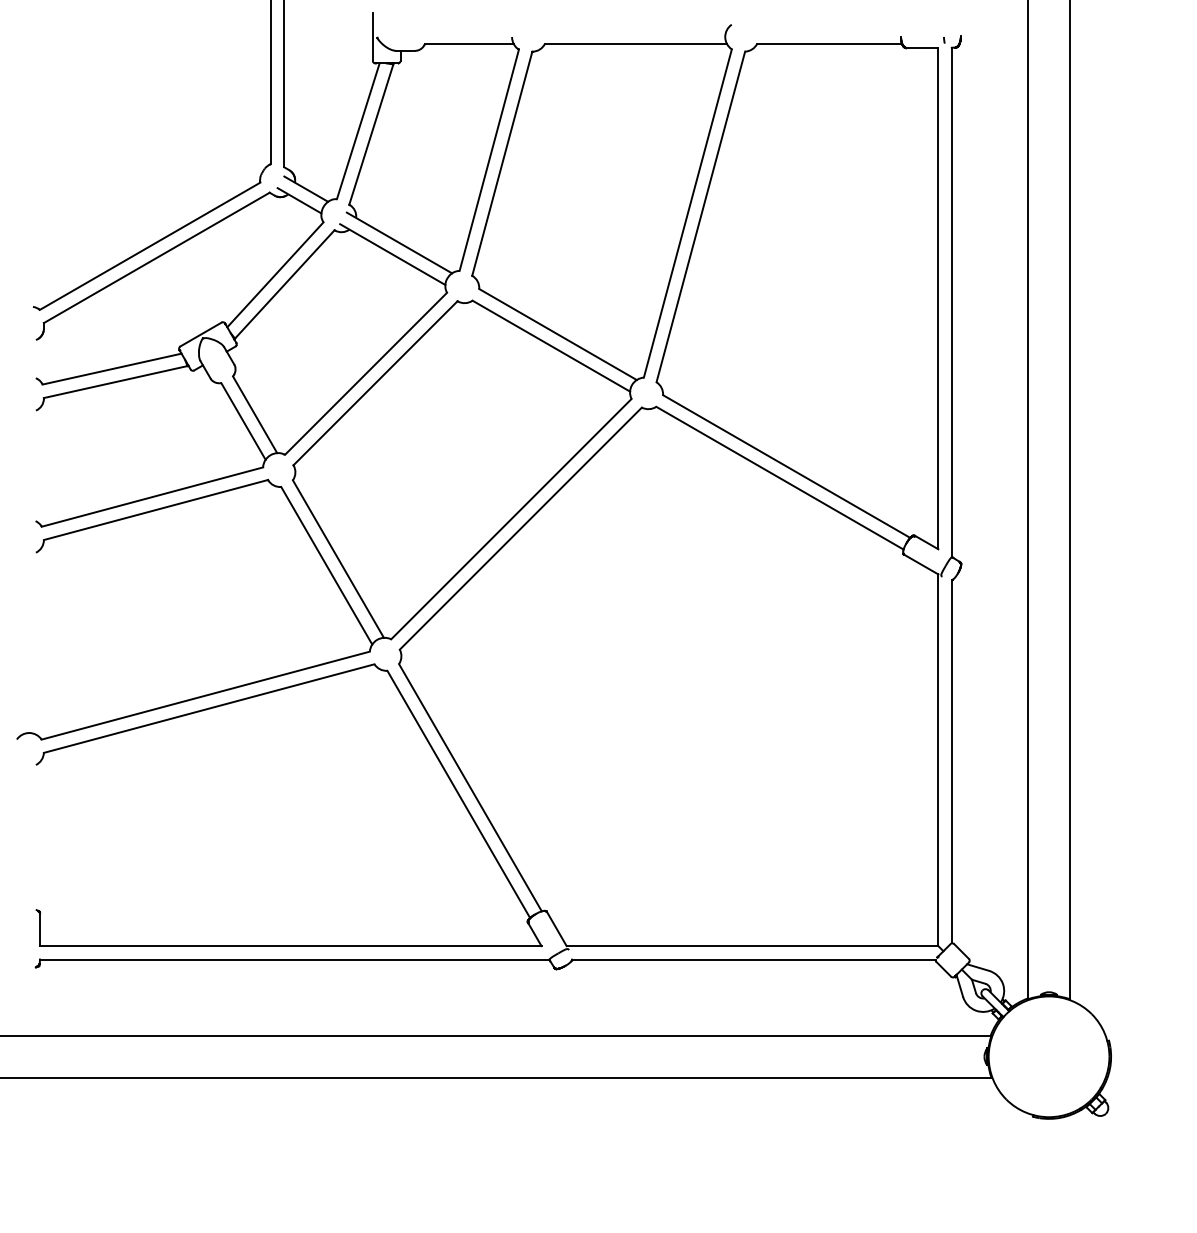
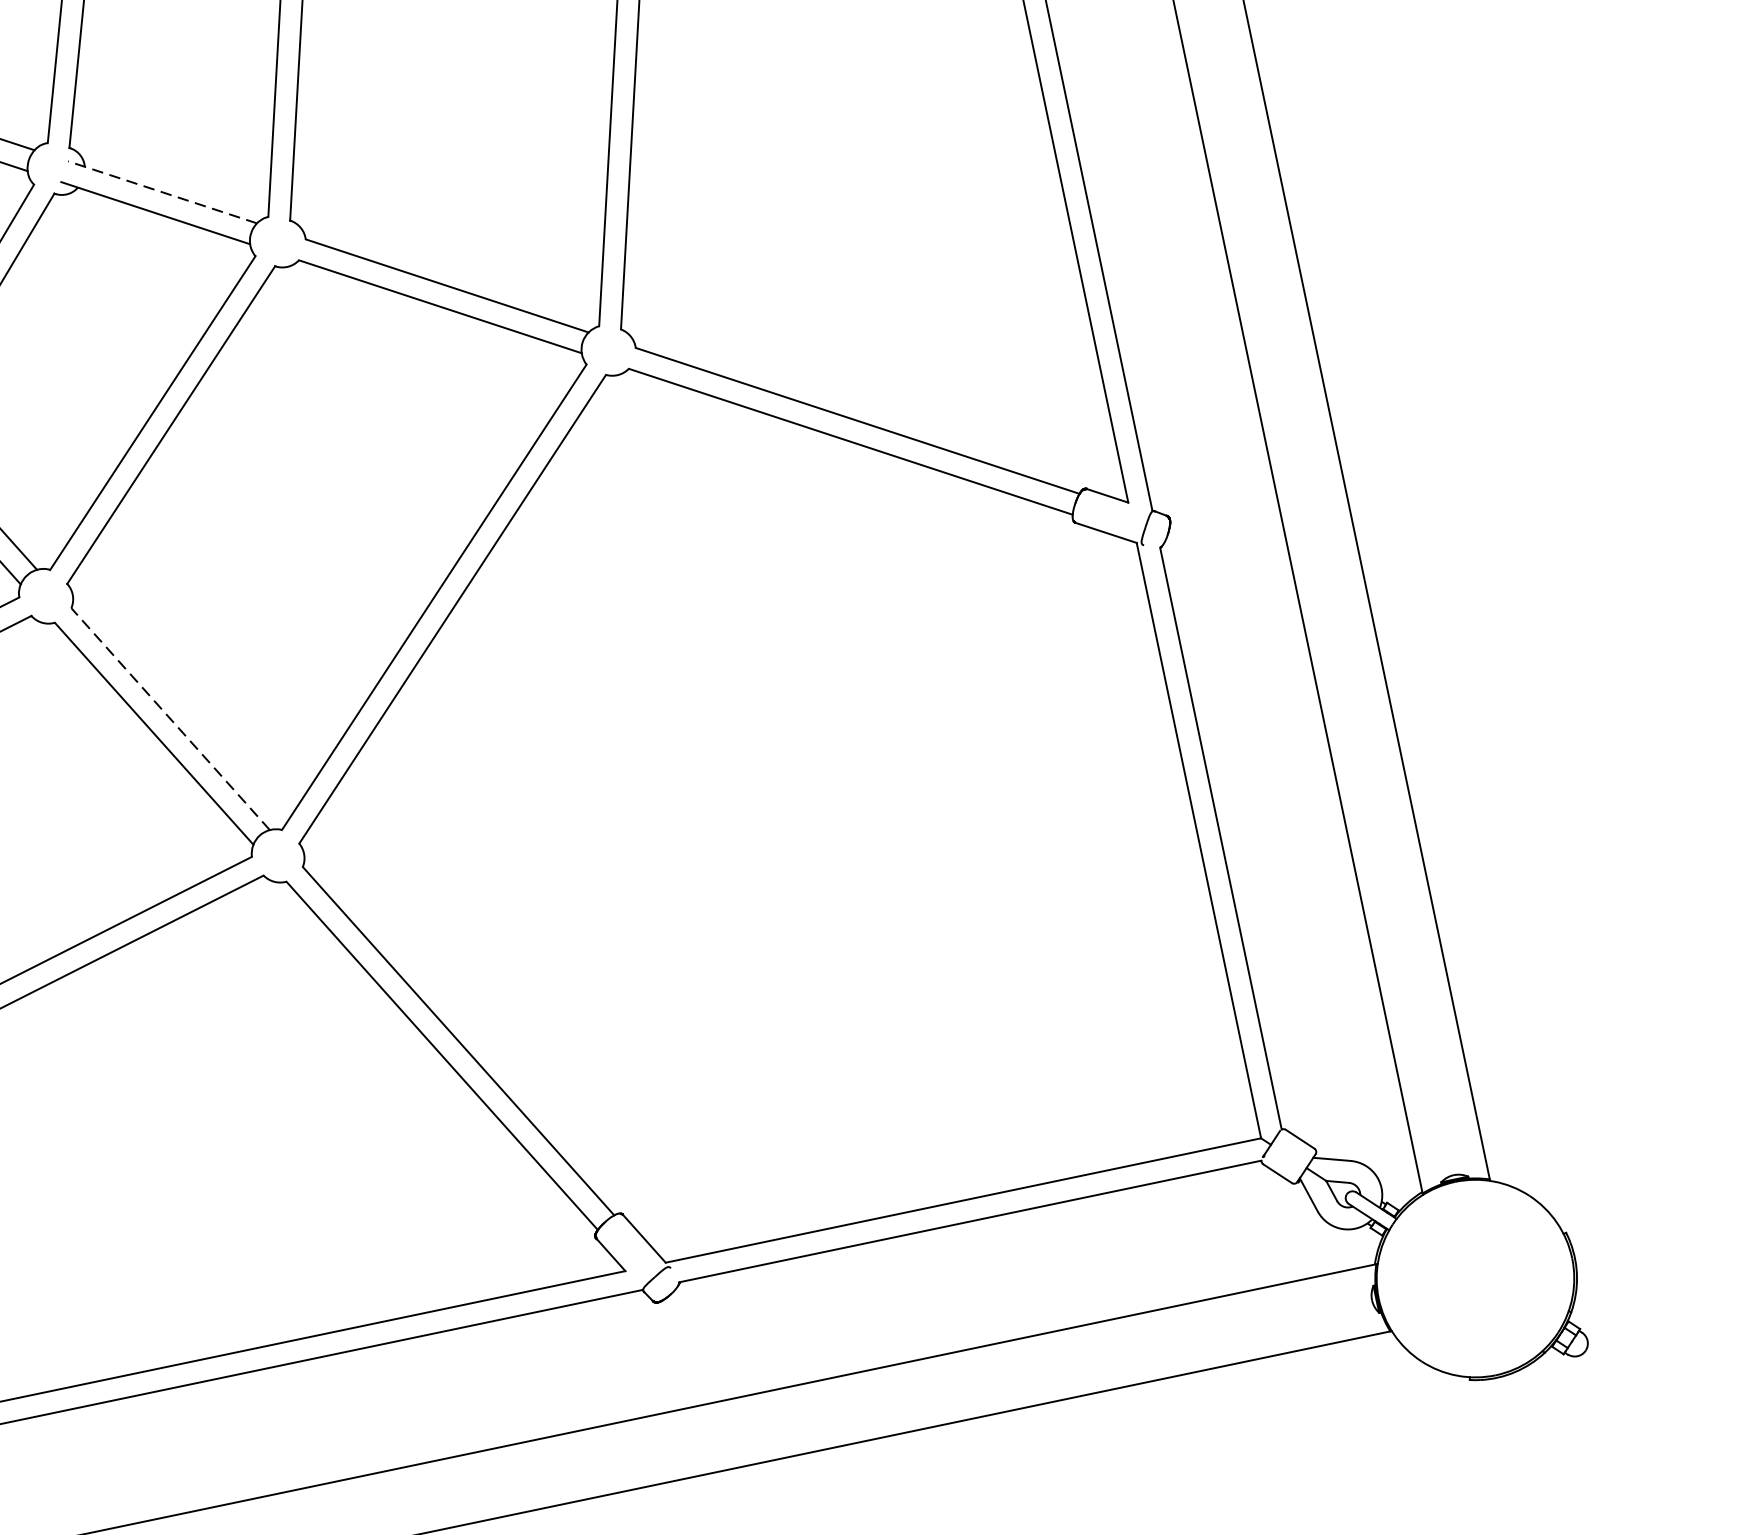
line: (399, 242) -> (162, 191), solid -> dashed
line: (338, 559) -> (170, 719), solid -> dashed

